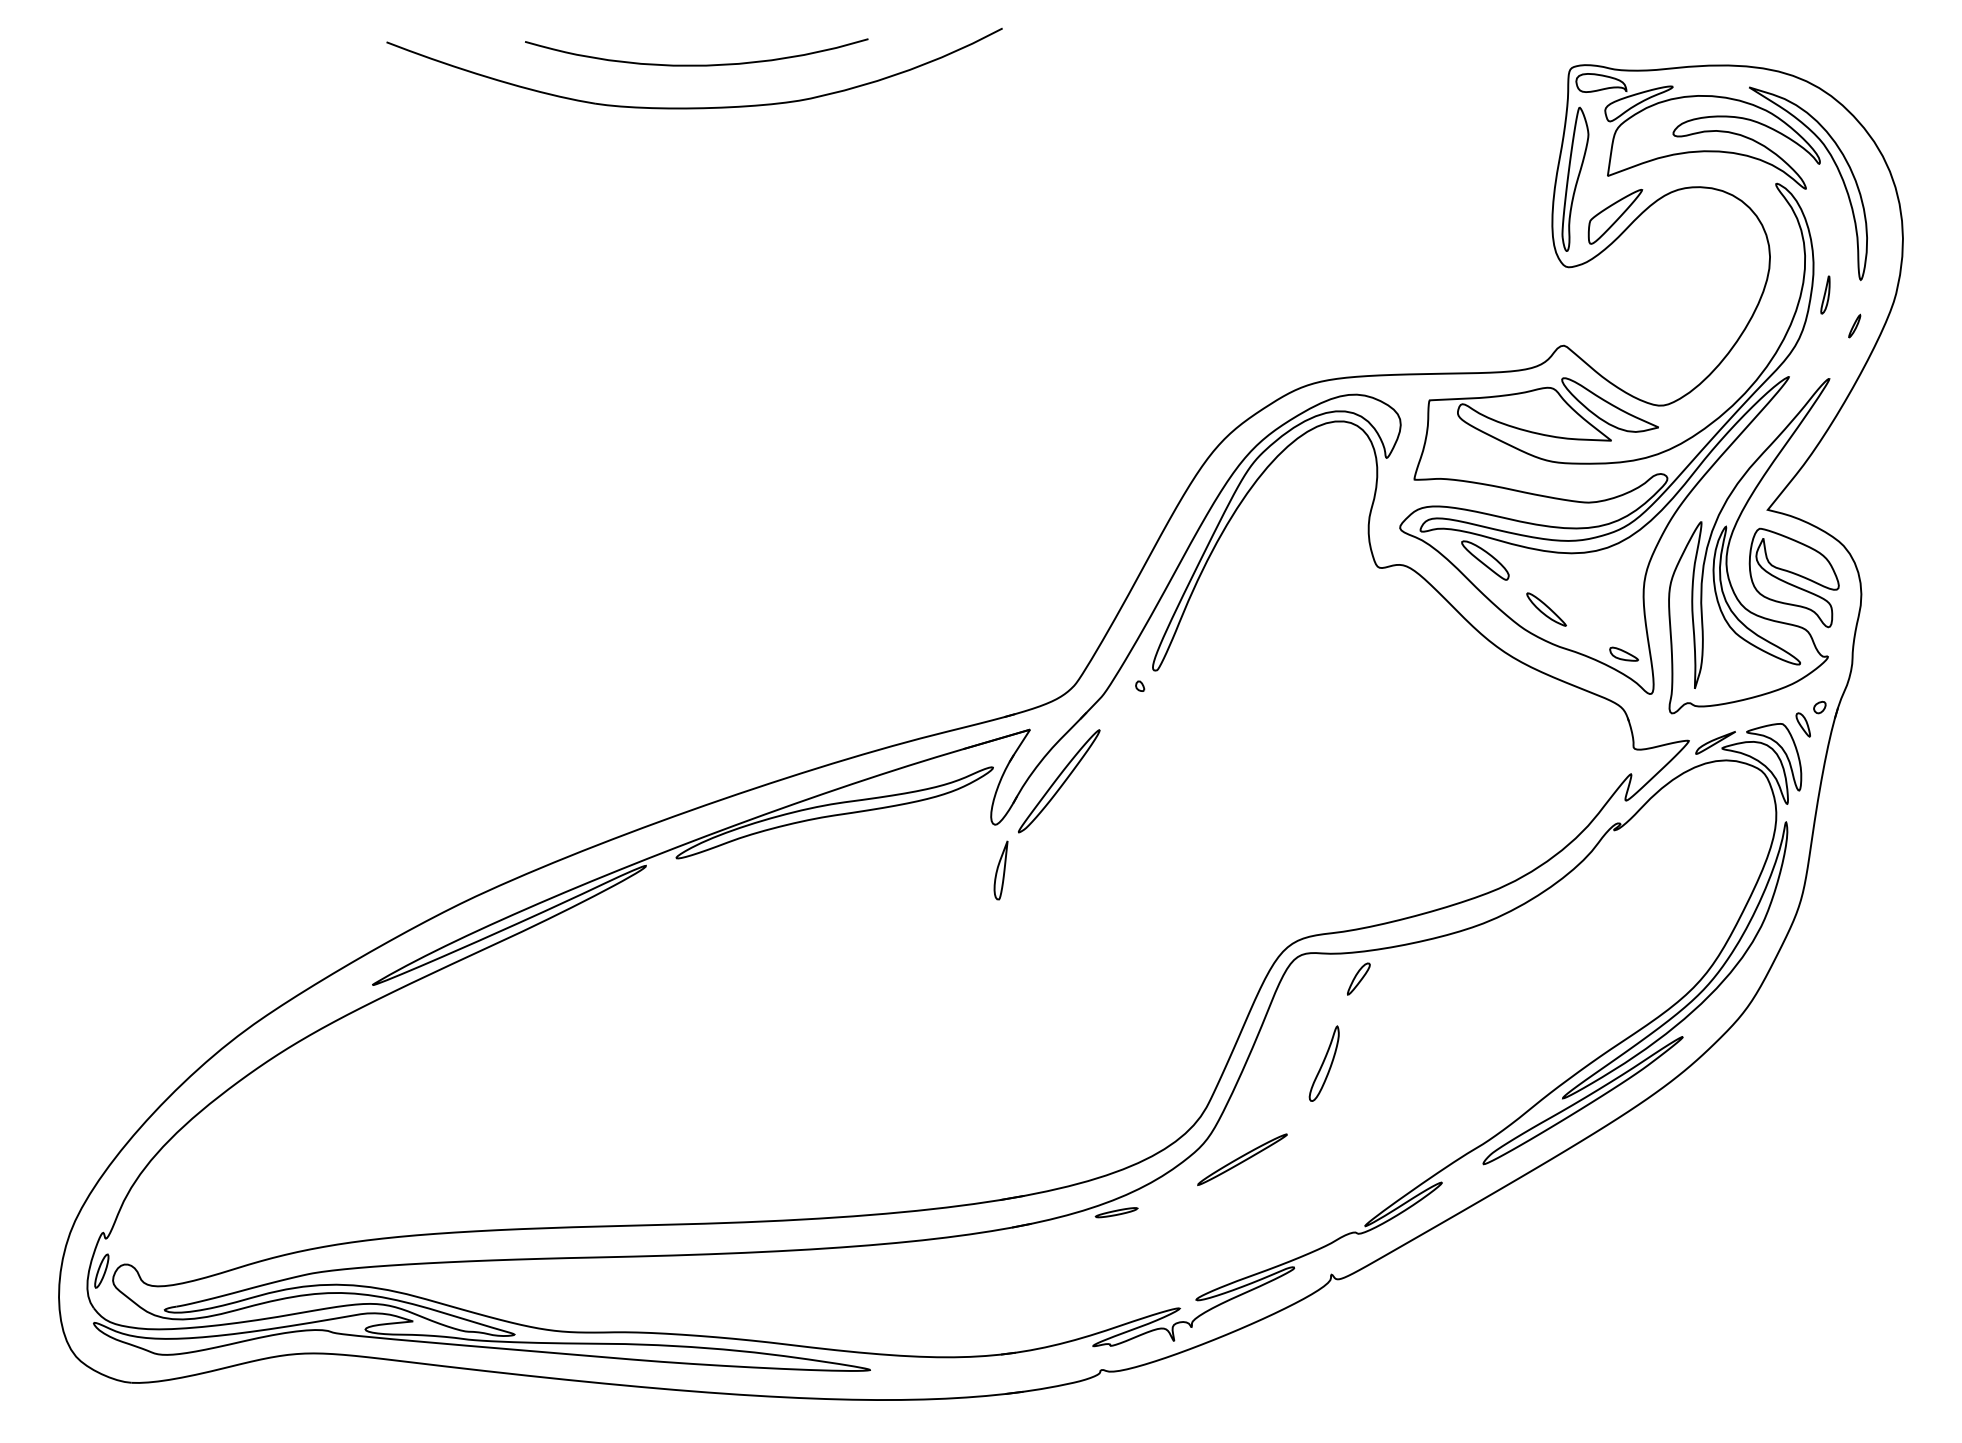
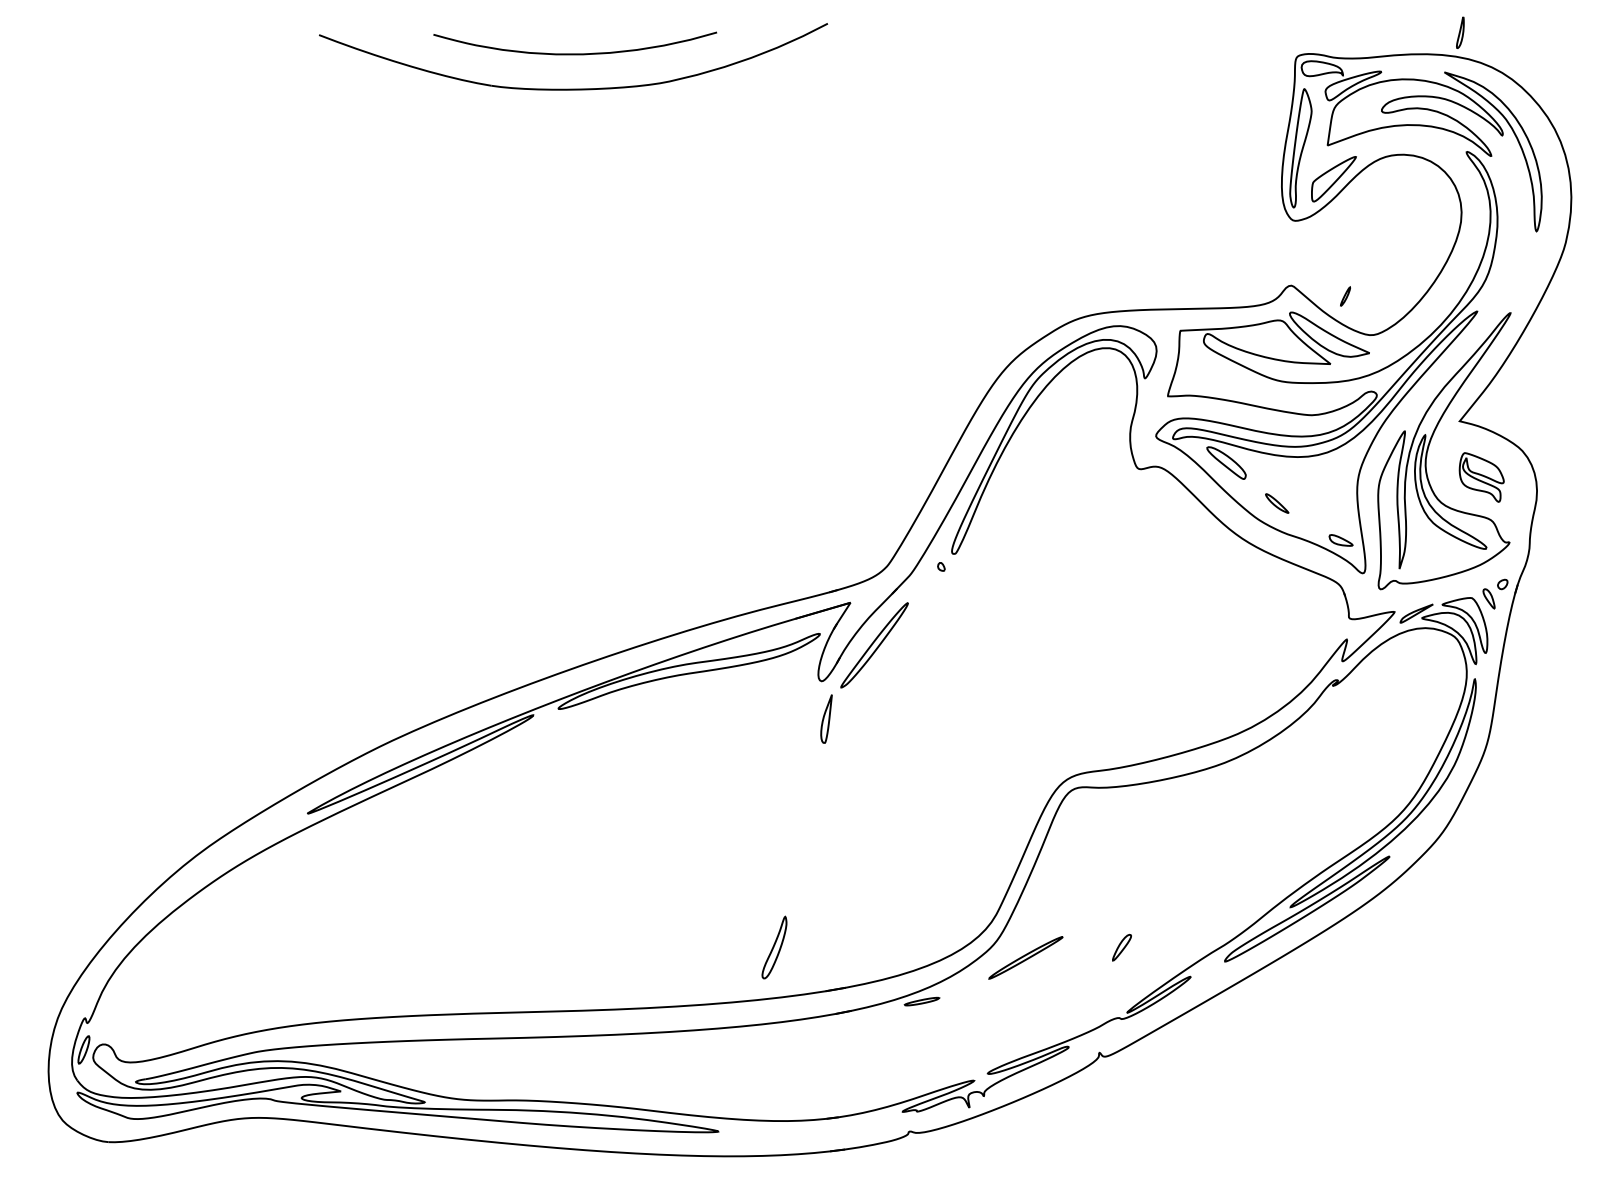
part: (1825, 294) -> (1460, 32), moved
part: (1854, 326) -> (1345, 296), moved
part: (1794, 578) -> (1481, 477), size x0.6
part: (1547, 609) -> (1277, 503), size x0.7
part: (1358, 978) -> (1121, 947), moved
part: (1324, 1063) -> (774, 947), moved

